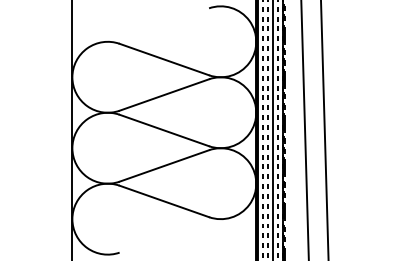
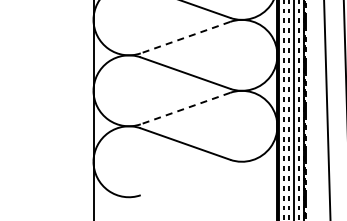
line: (163, 95) -> (184, 38), solid -> dashed
line: (163, 166) -> (184, 109), solid -> dashed

